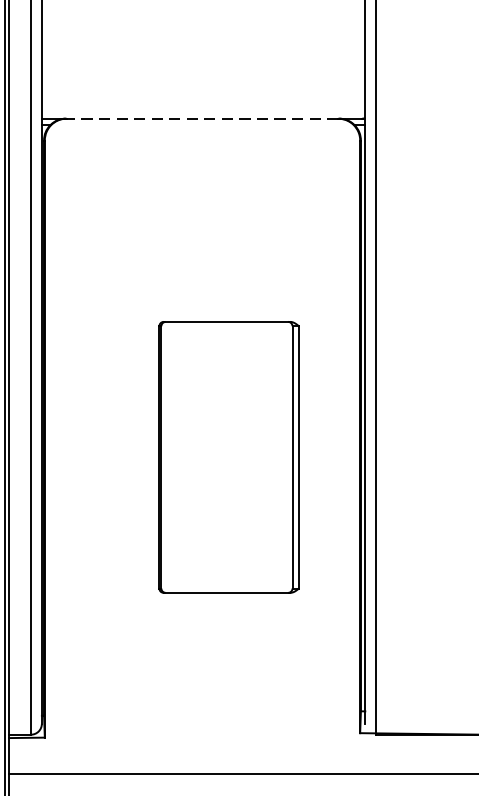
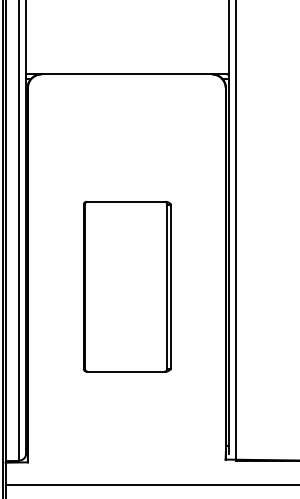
line: (202, 118) -> (126, 74), dashed -> solid
part: (229, 457) -> (127, 286), moved

